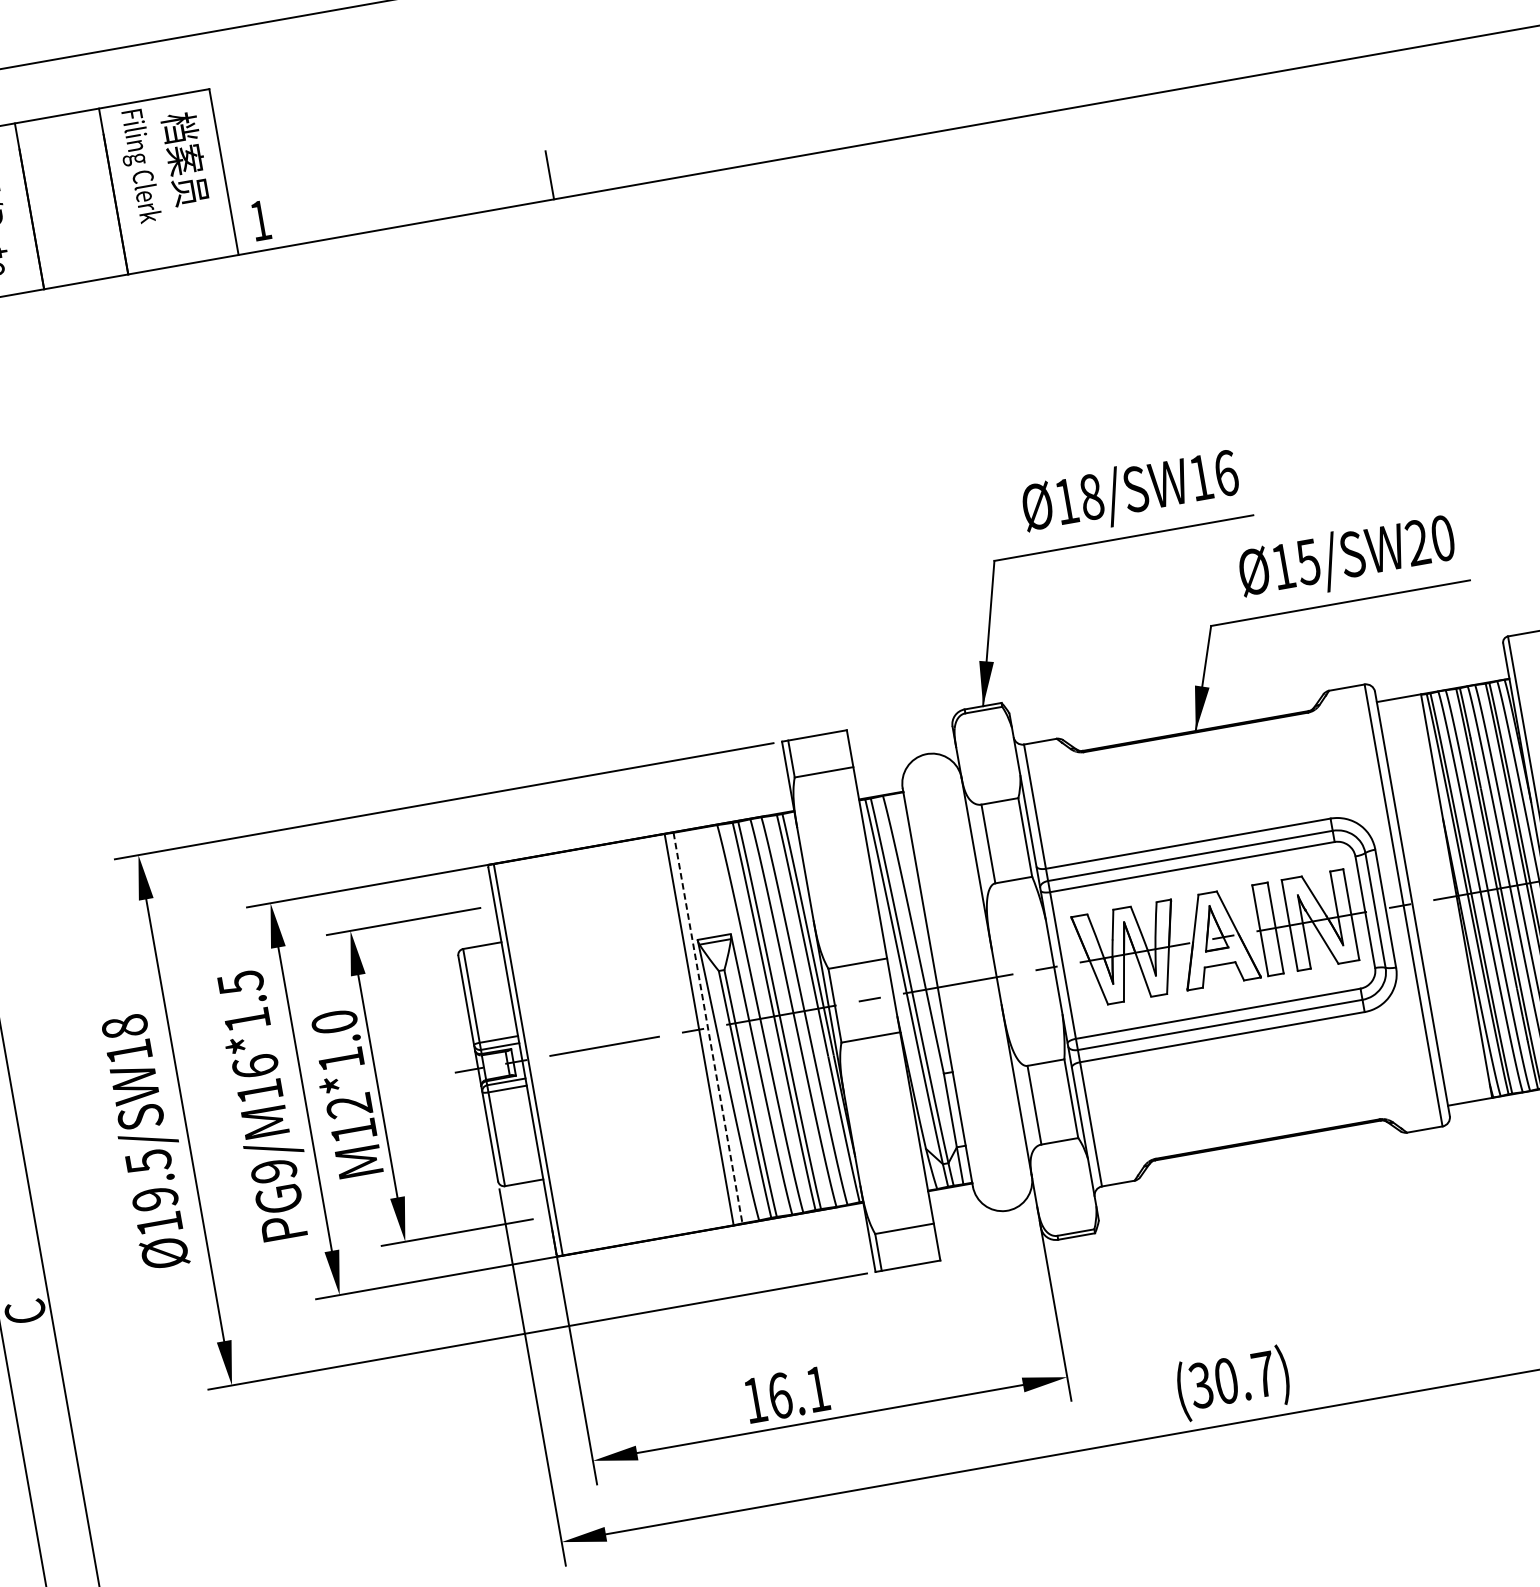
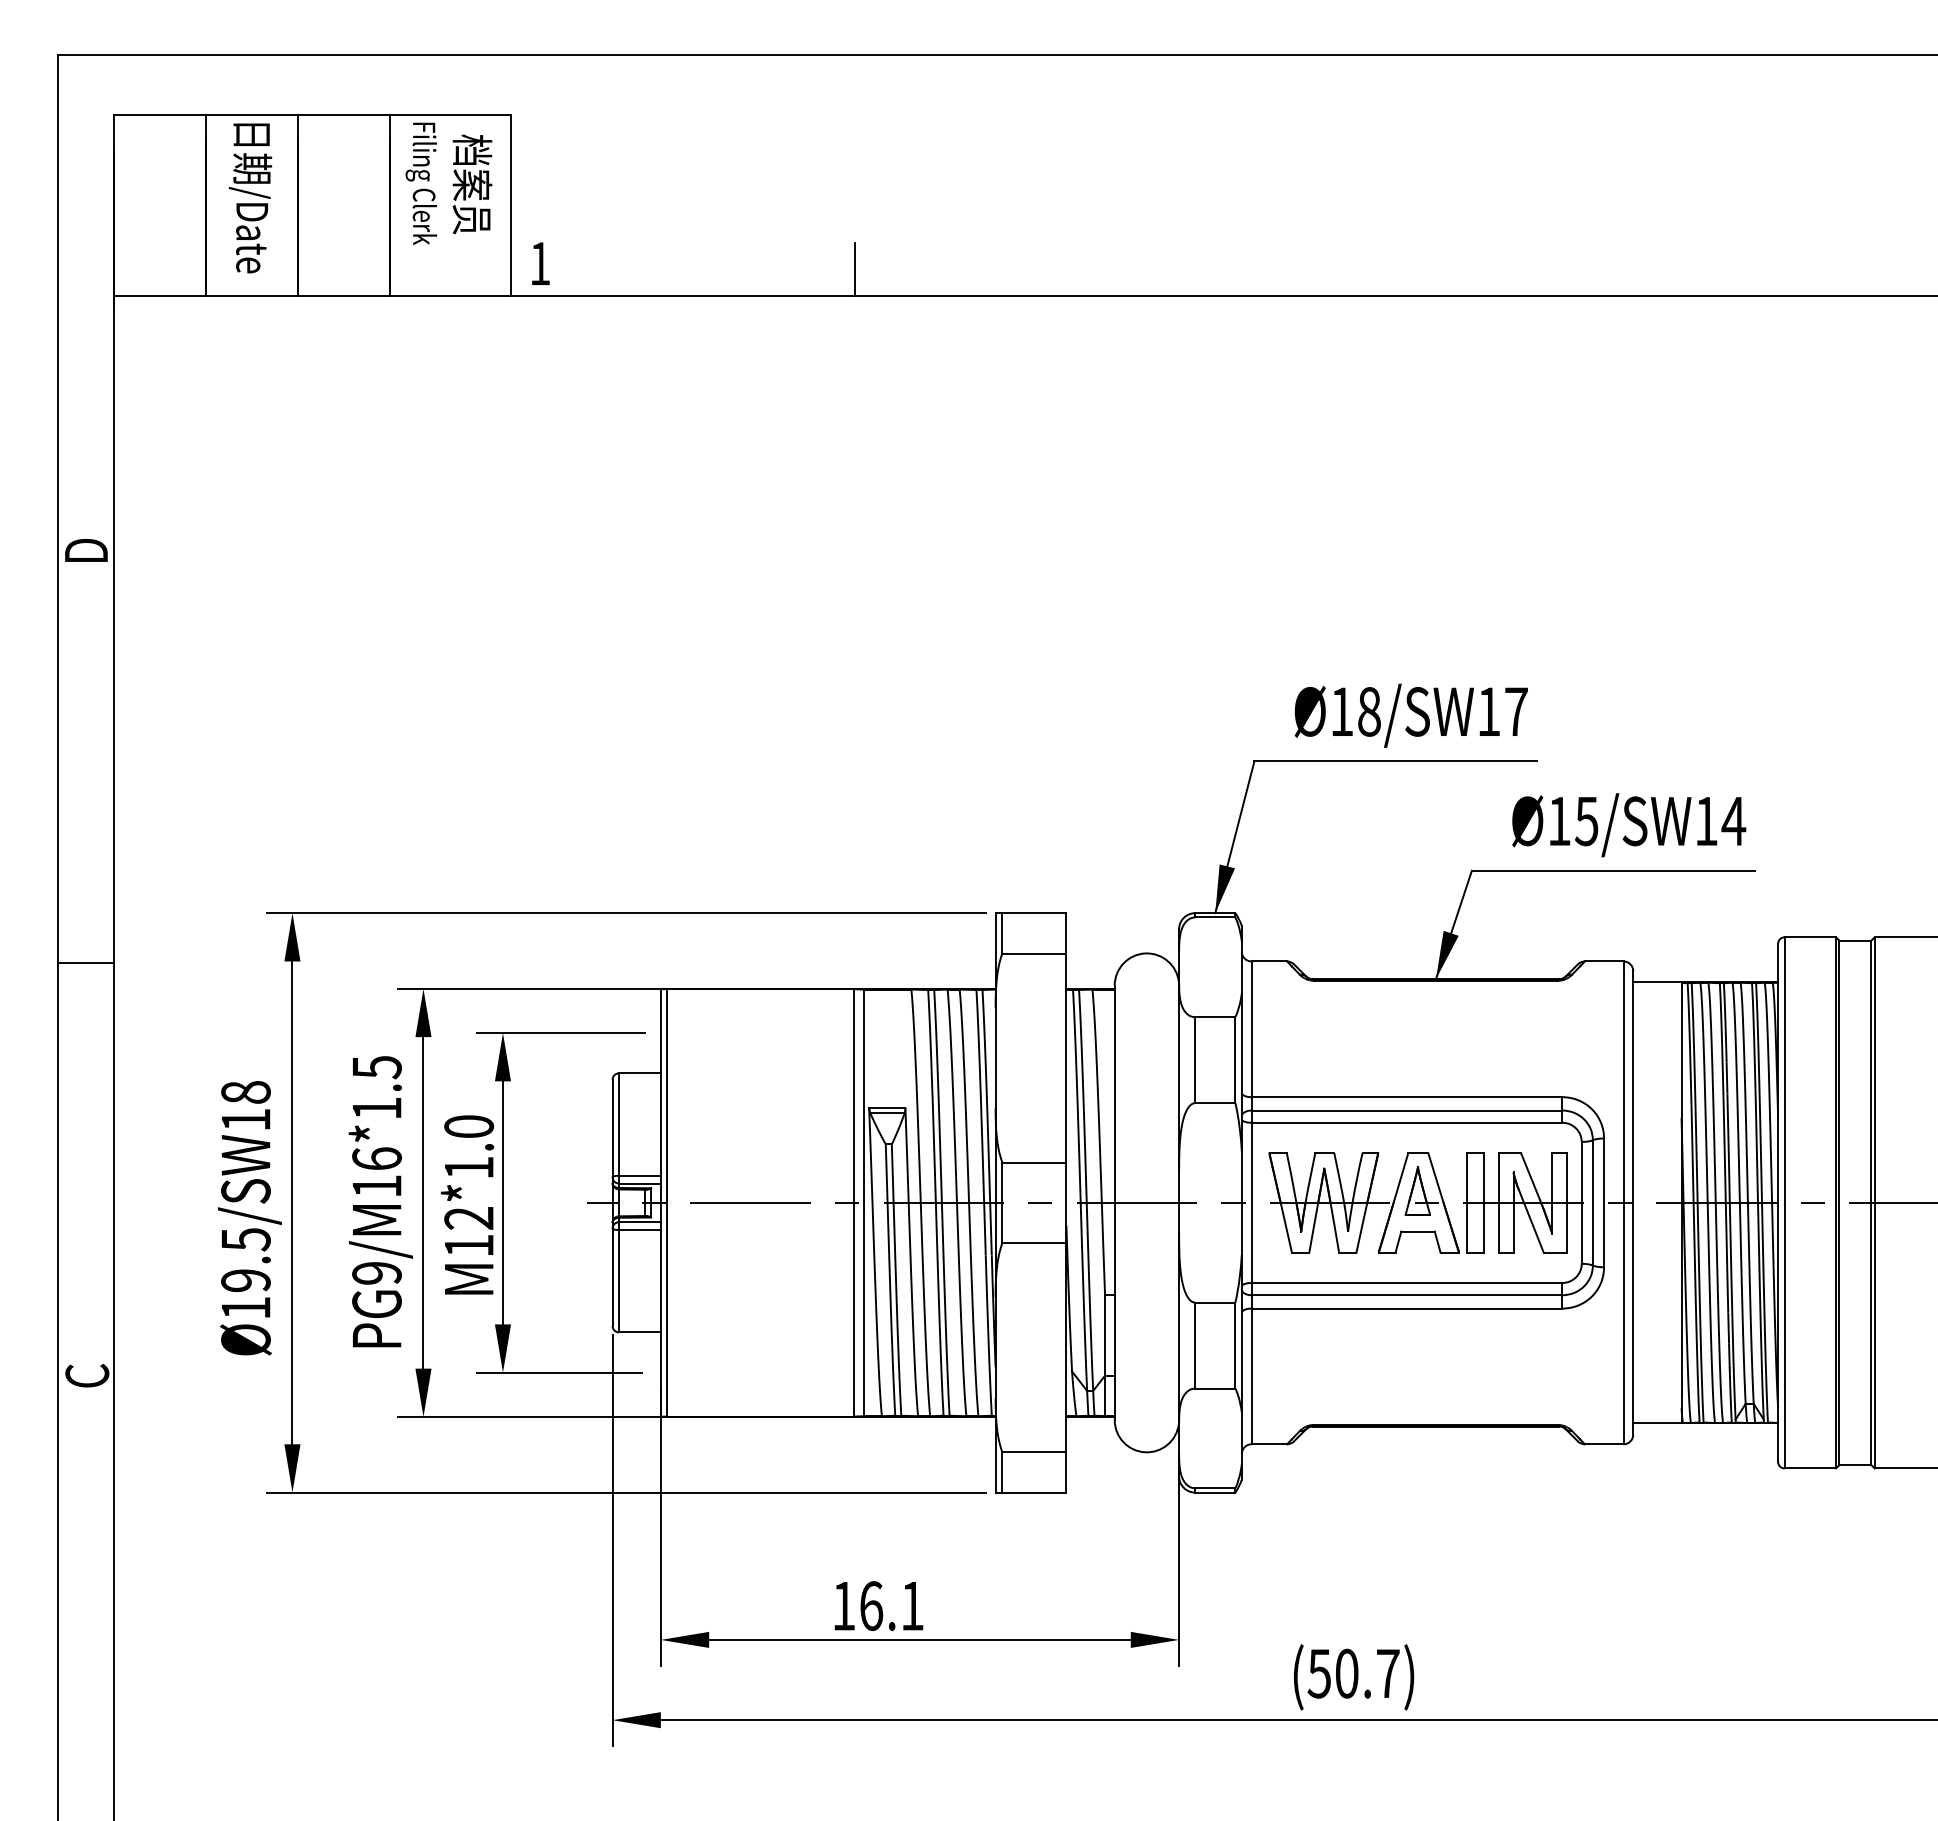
text: (1226, 473) -> (1516, 711), Ø18/SW16 -> Ø18/SW17
text: (1430, 540) -> (1720, 821), Ø15/SW20 -> Ø15/SW14
line: (707, 1028) -> (863, 1203), dashed -> solid
text: (1200, 1385) -> (1318, 1673), (30.7) -> (50.7)

